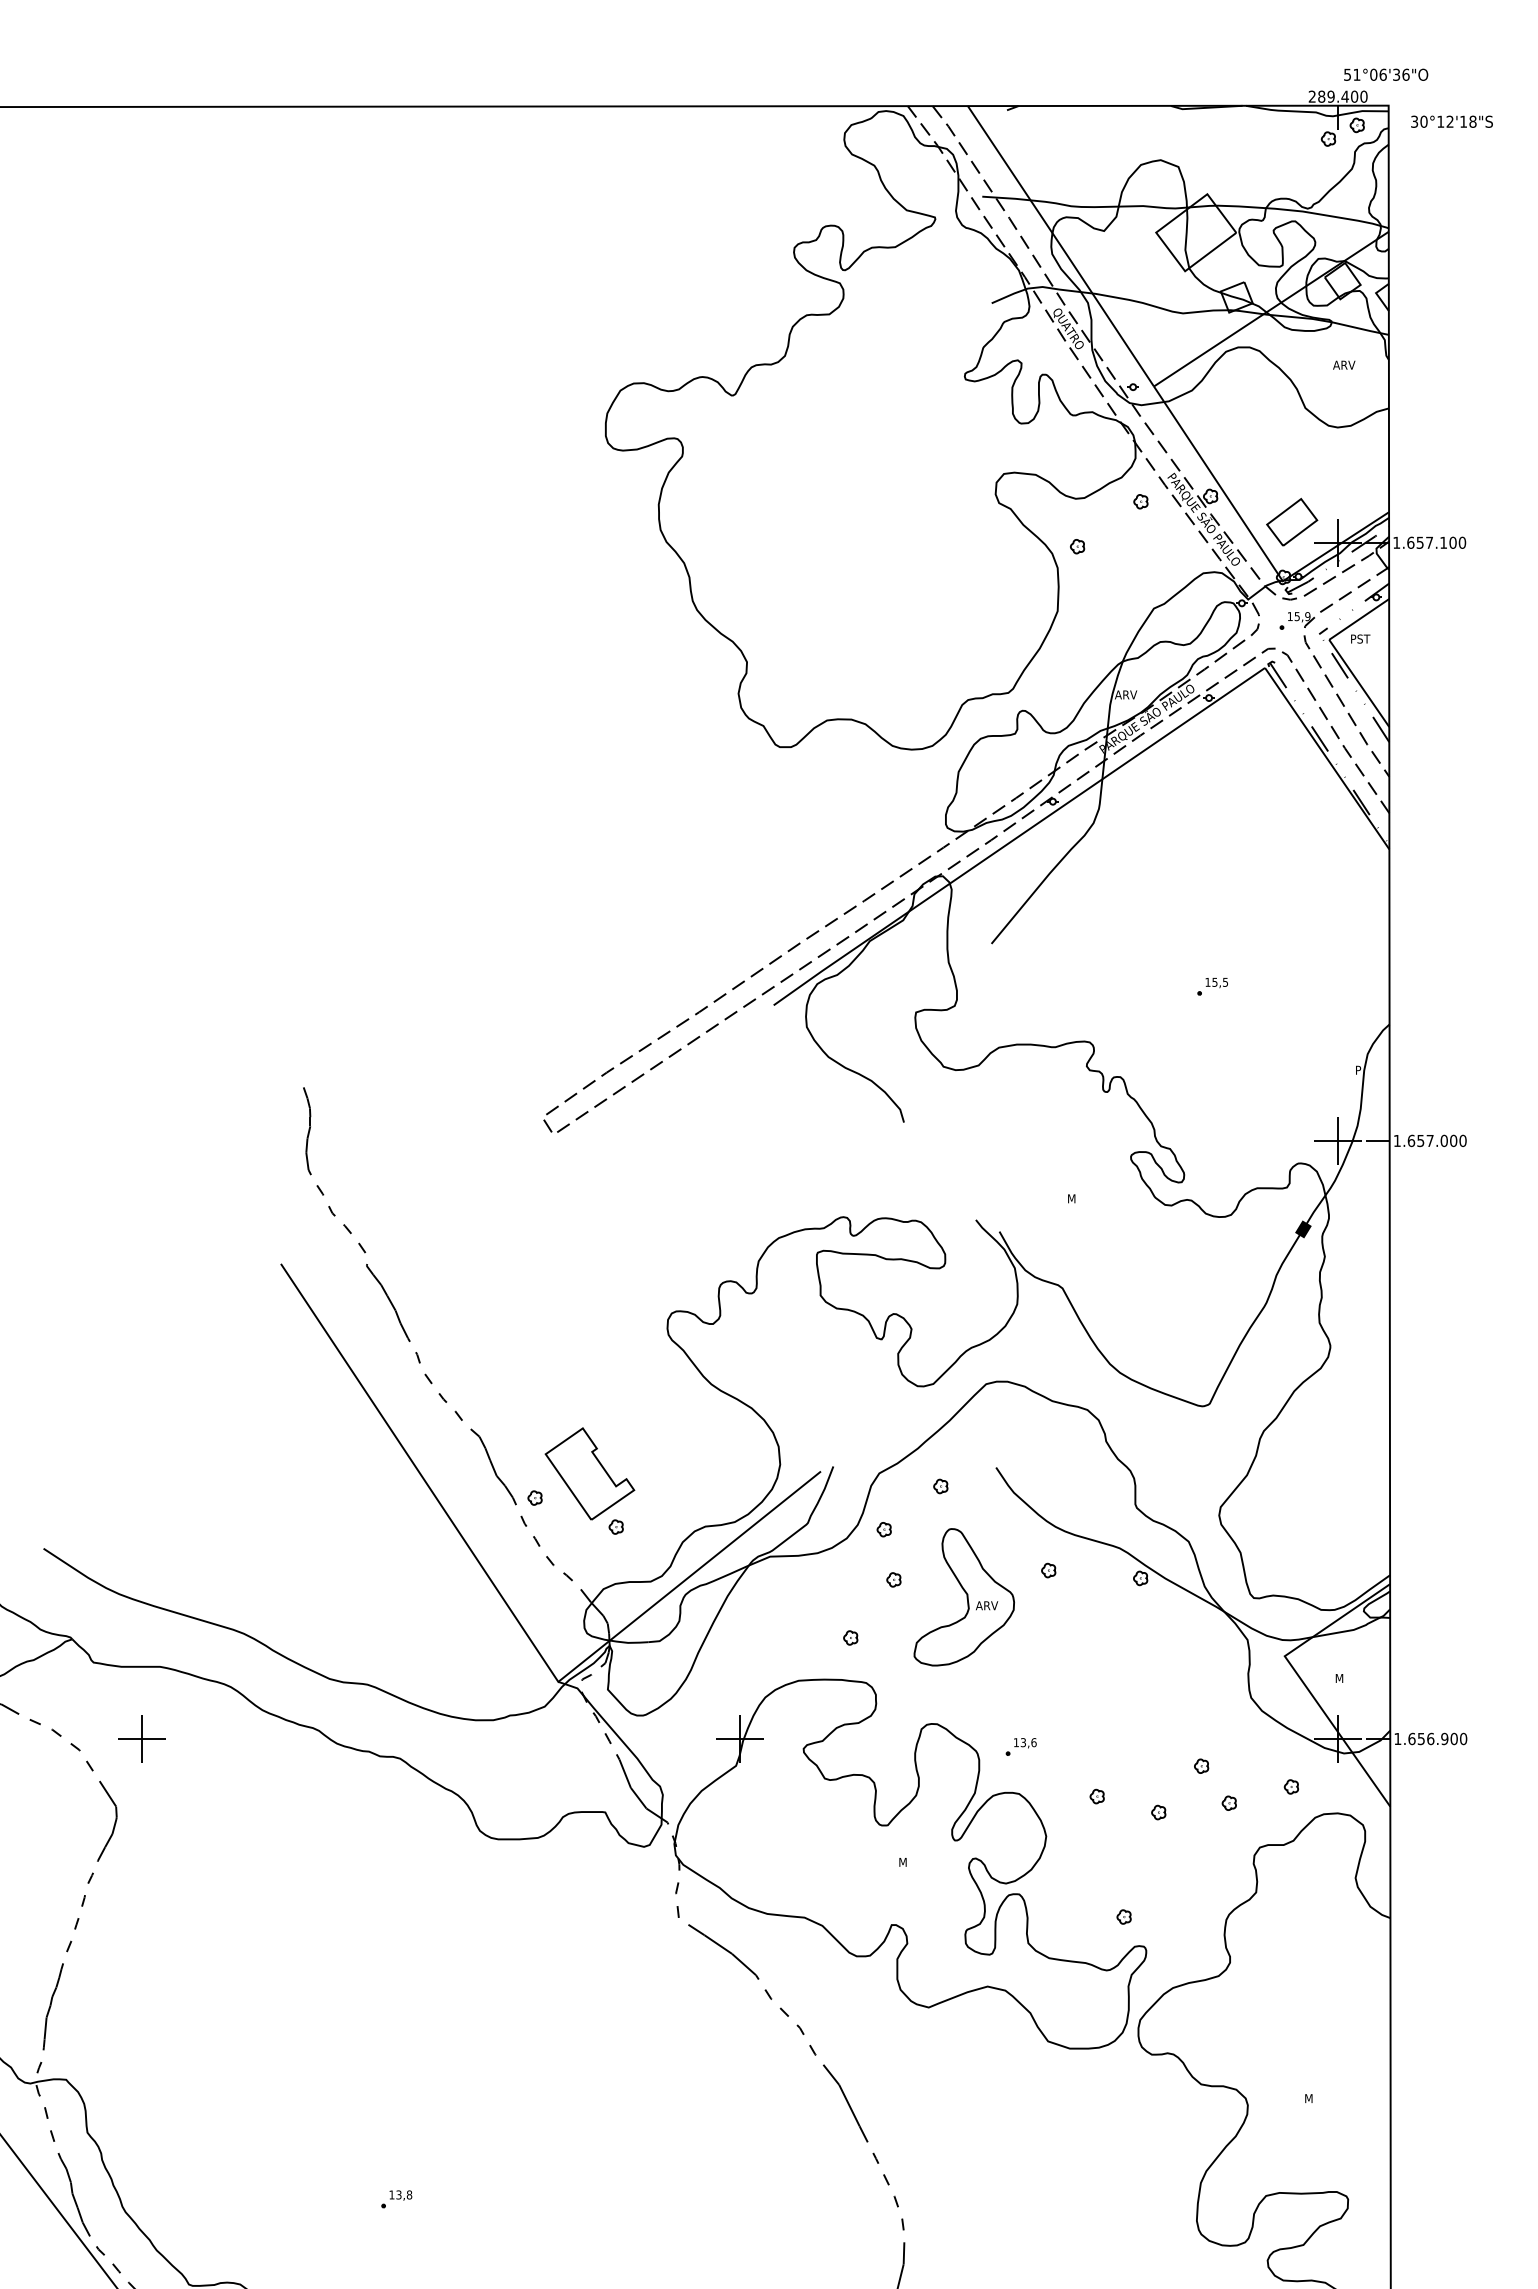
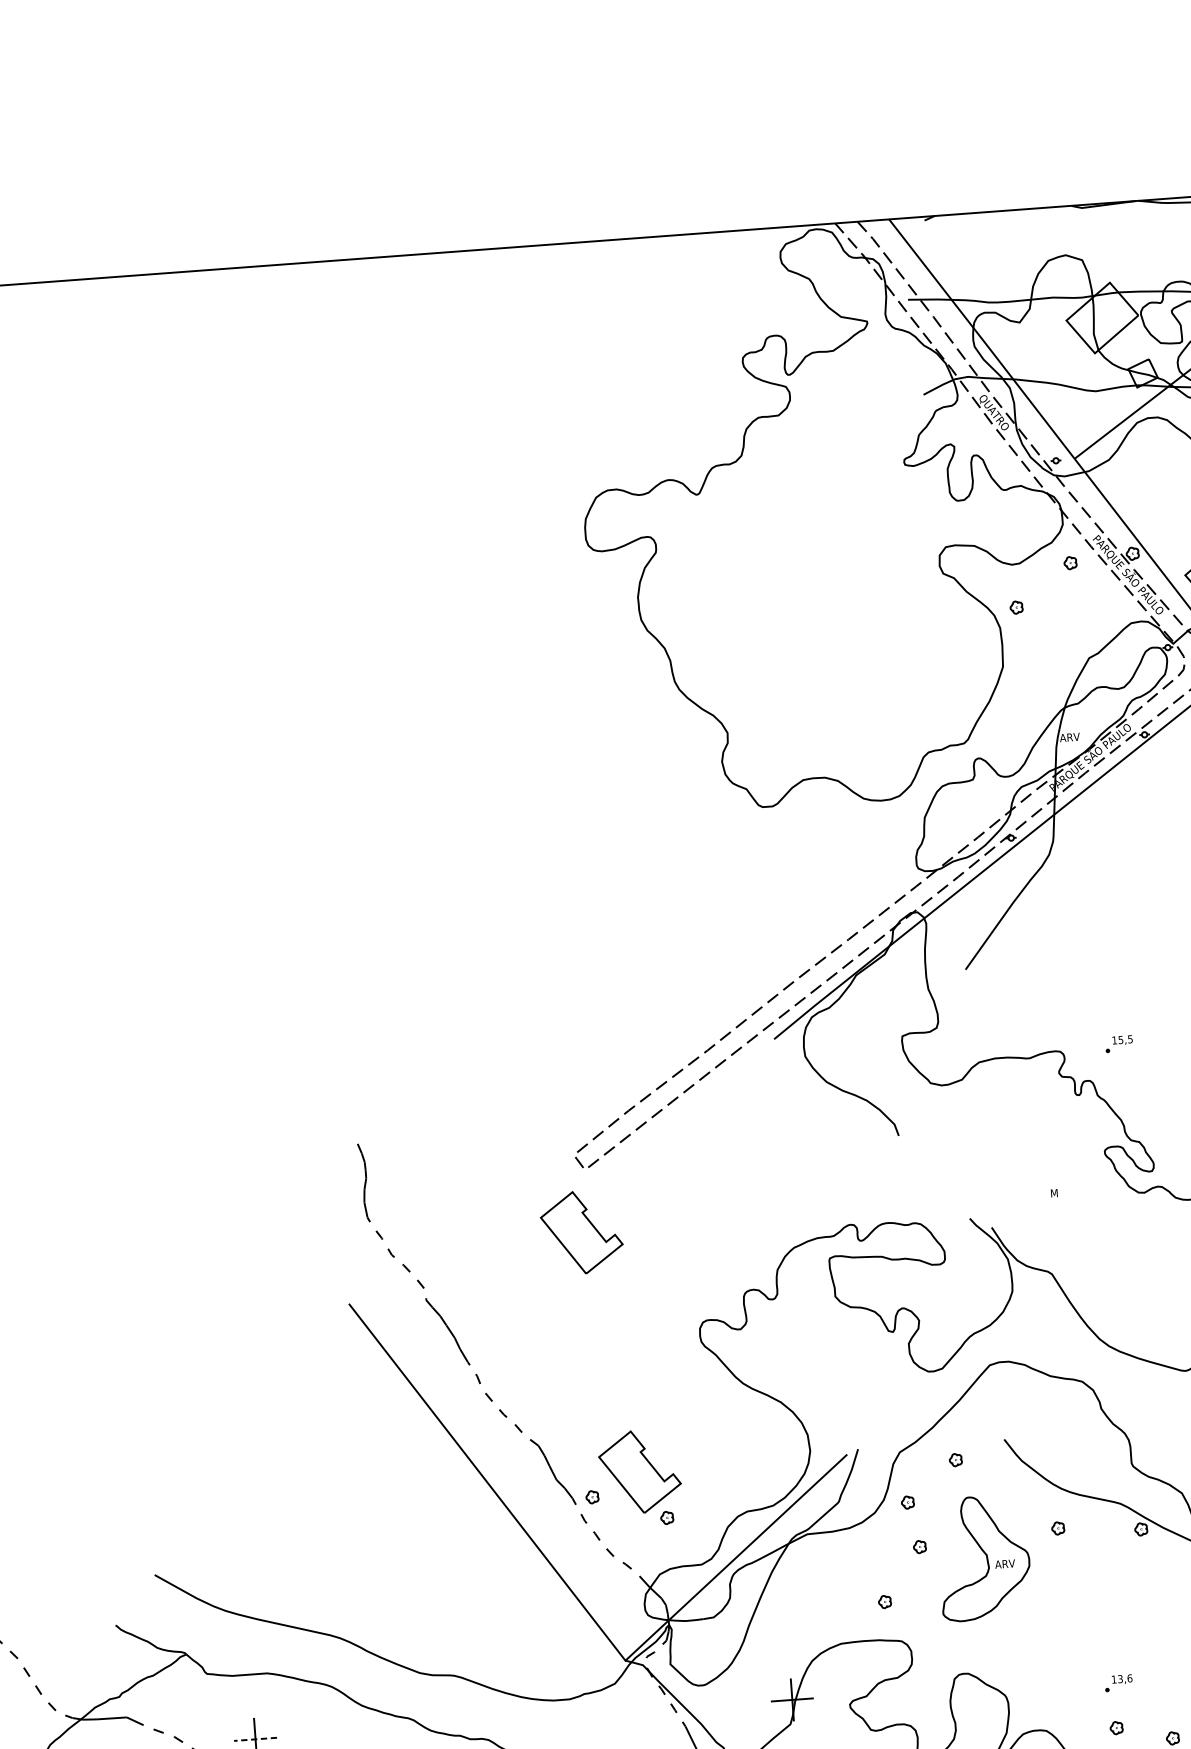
part: (1212, 986) -> (1118, 1043), moved
part: (544, 1203) -> (581, 1232), added
line: (142, 1739) -> (256, 1739), solid -> dashed
part: (1020, 1746) -> (1118, 1682), moved

